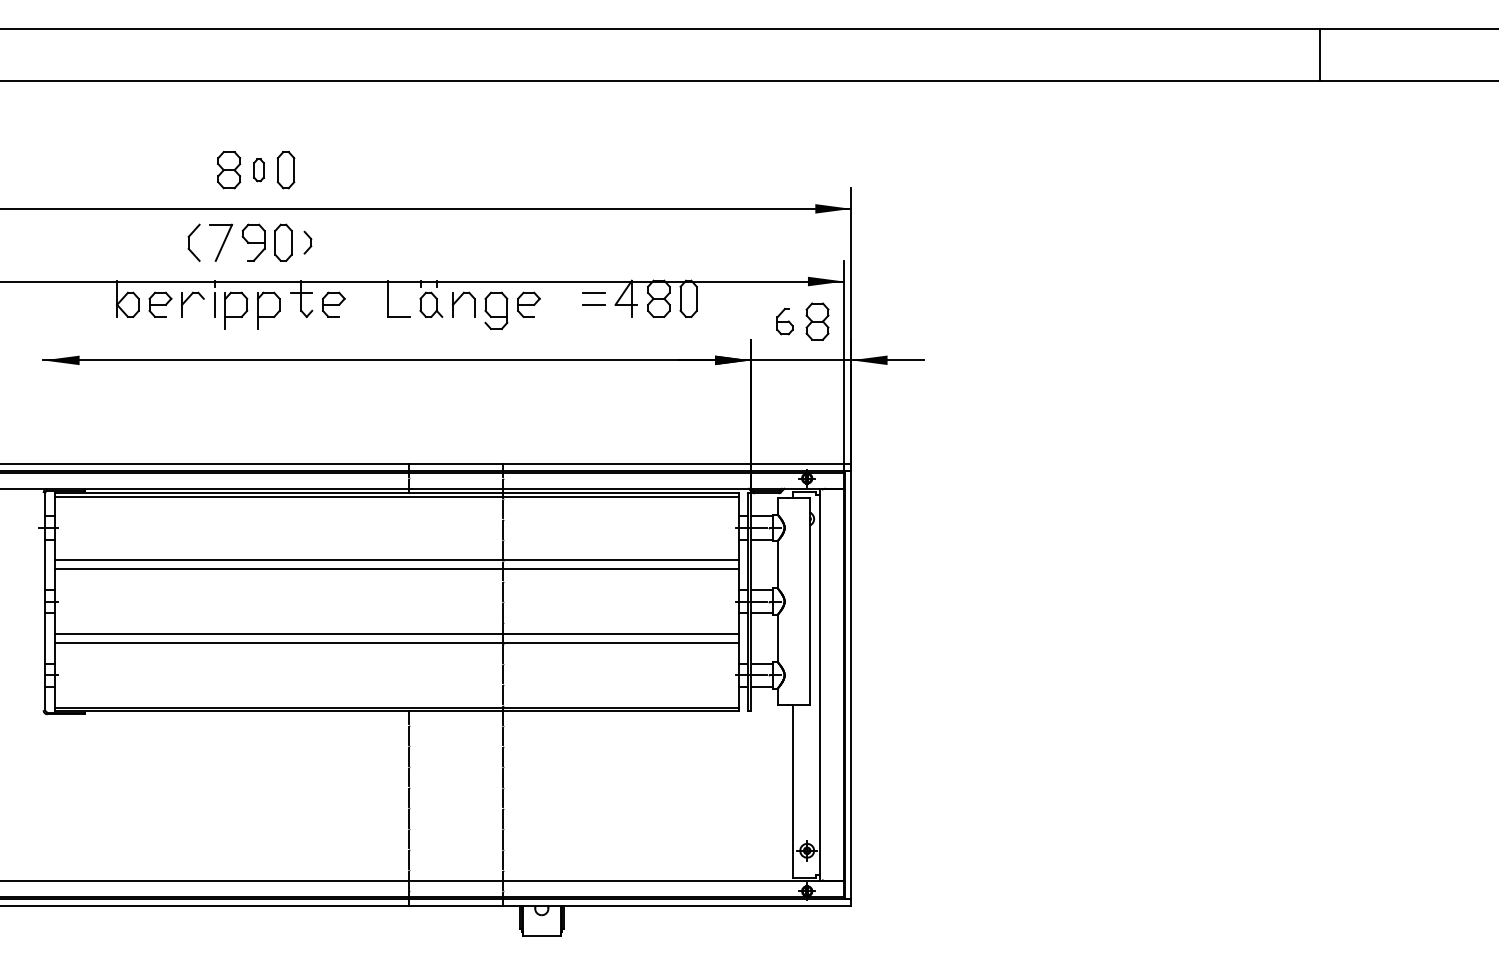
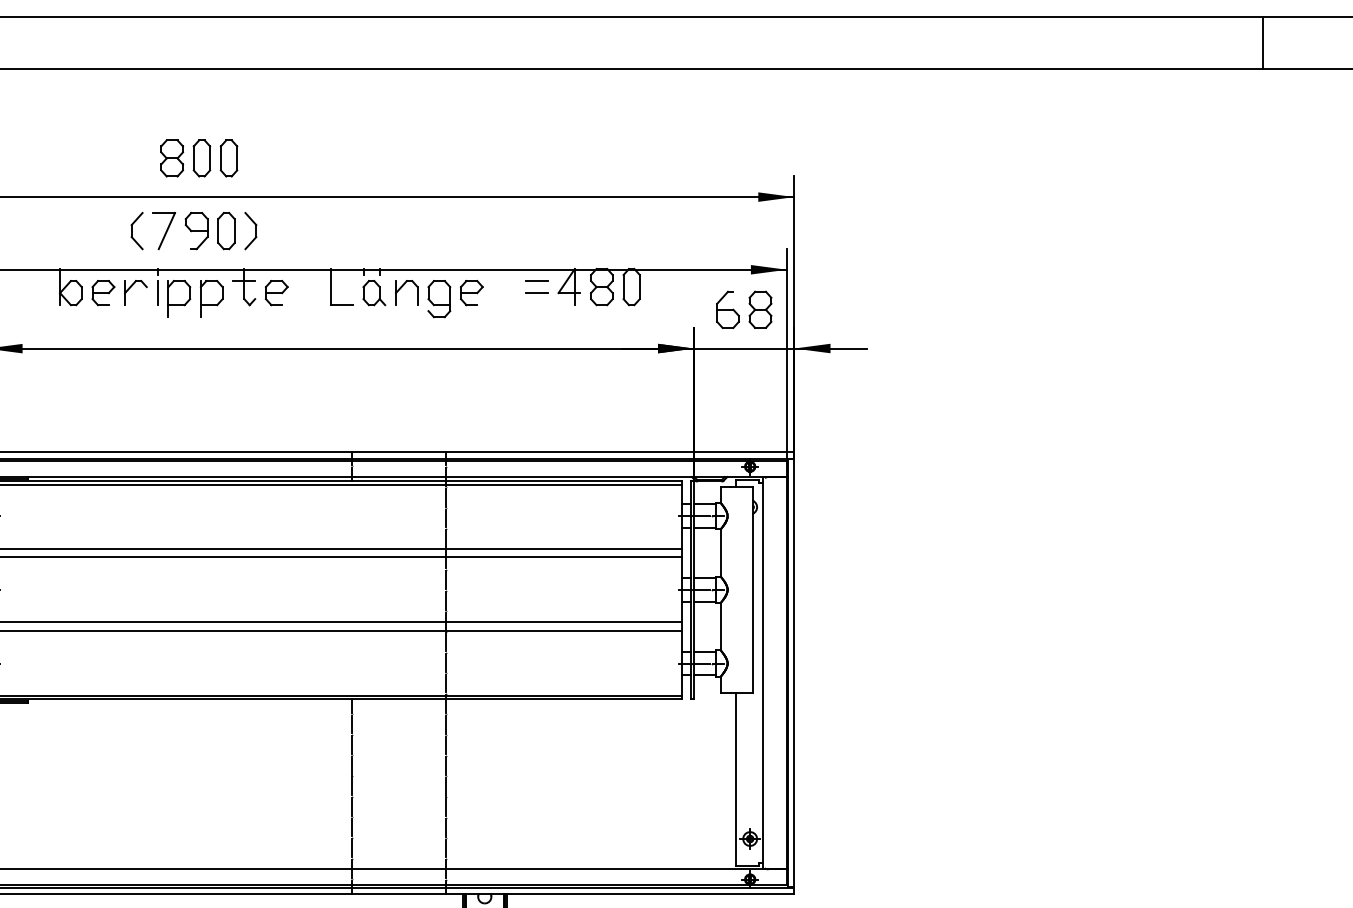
part: (258, 170) -> (201, 158), size x1.67
part: (307, 242) -> (250, 230), size x1.67
part: (784, 321) -> (727, 309), size x1.43

